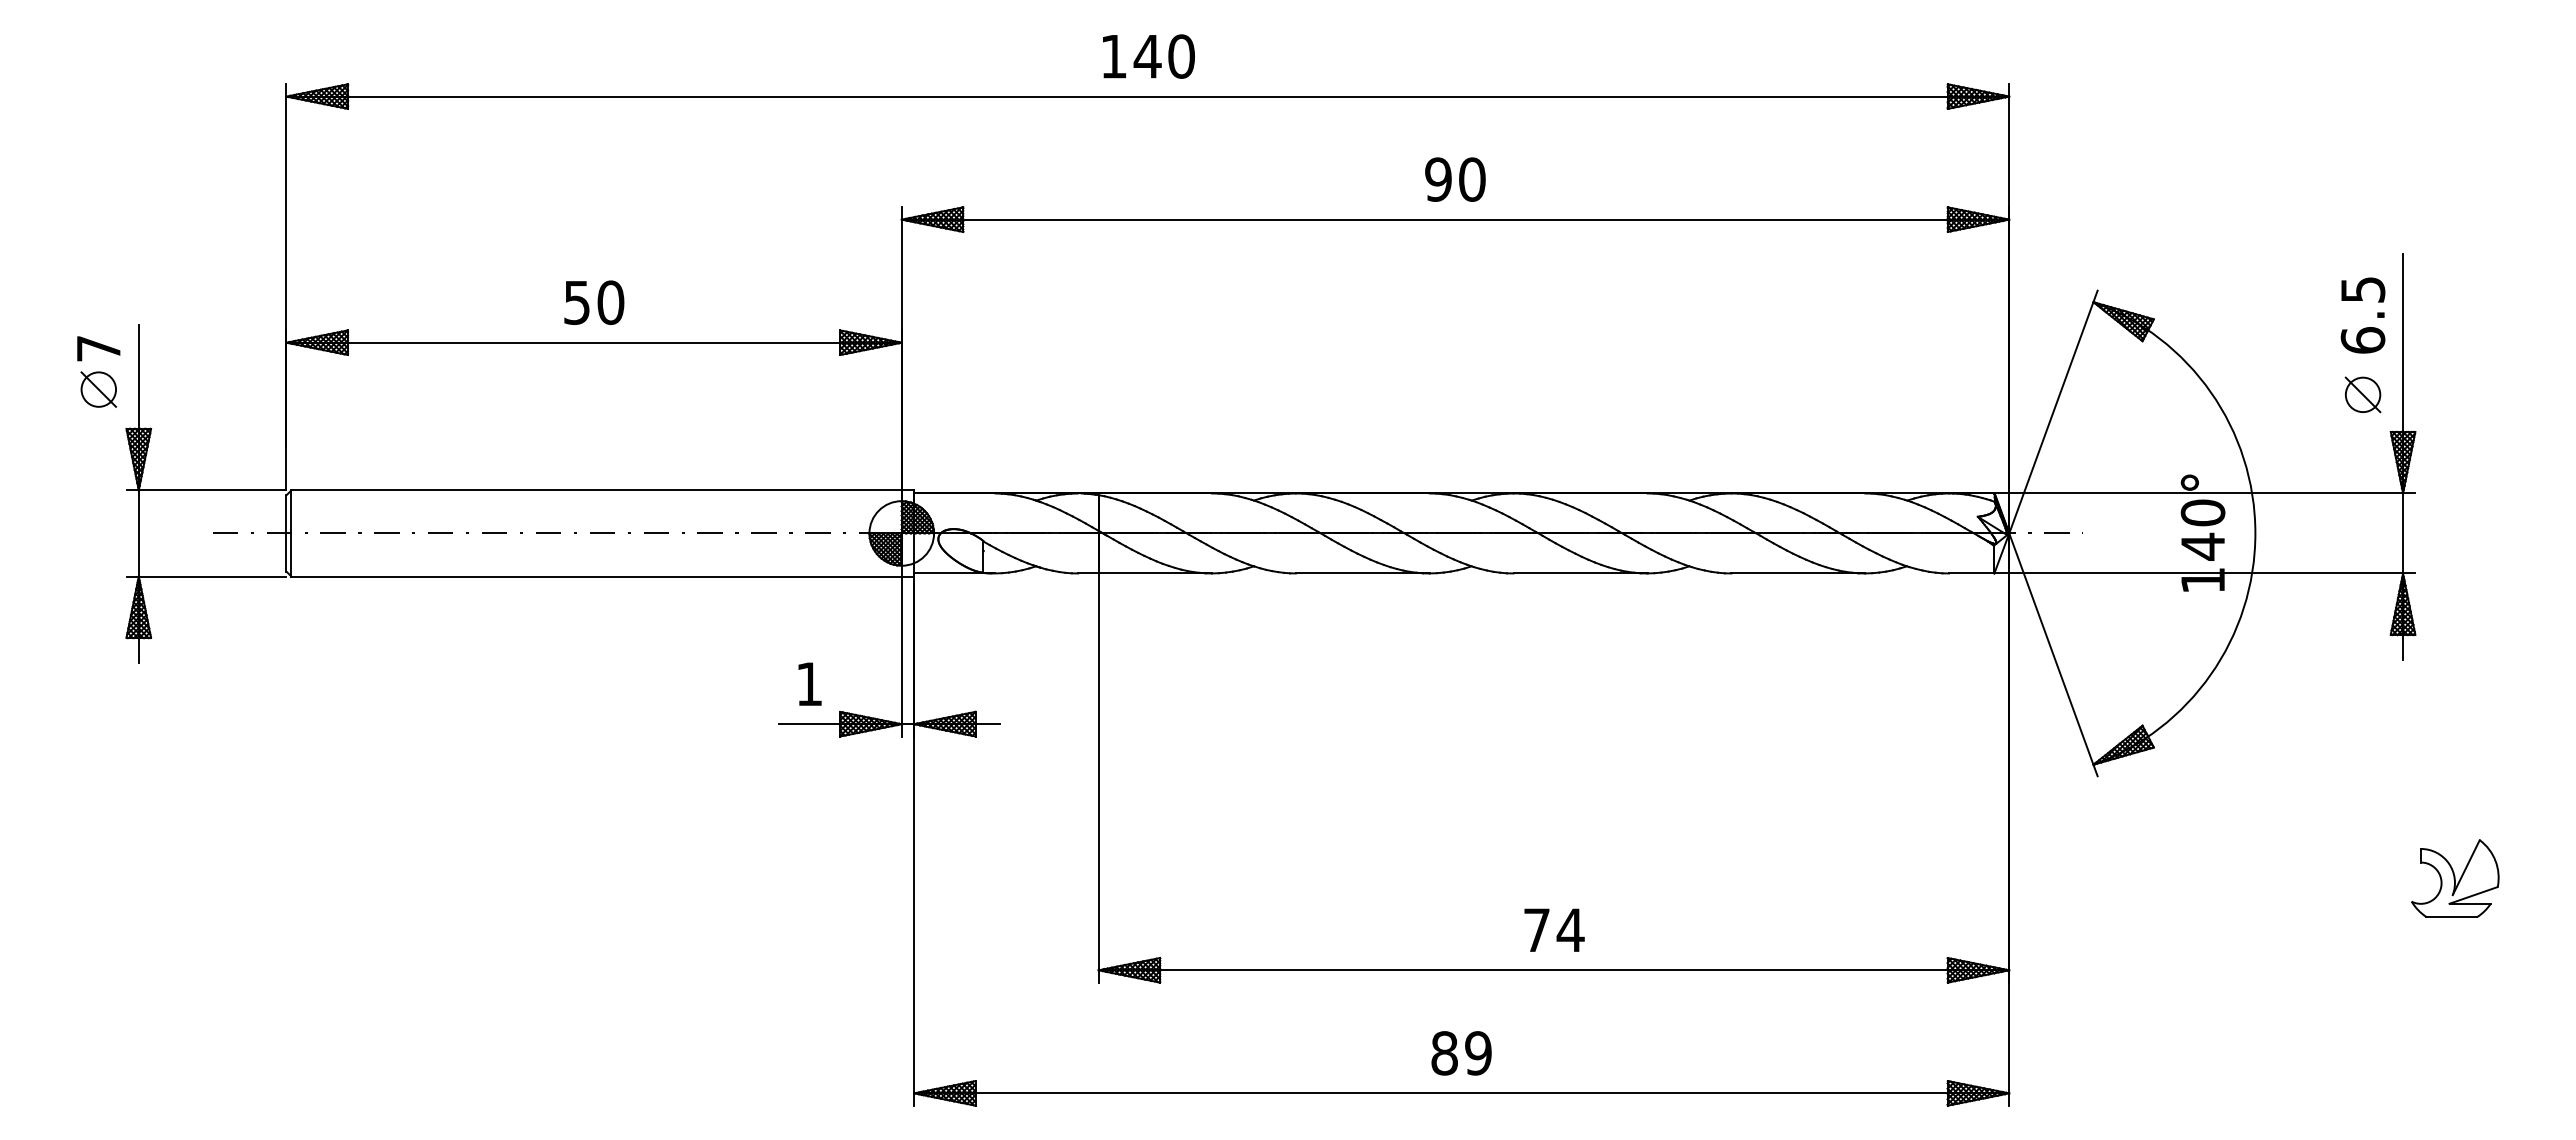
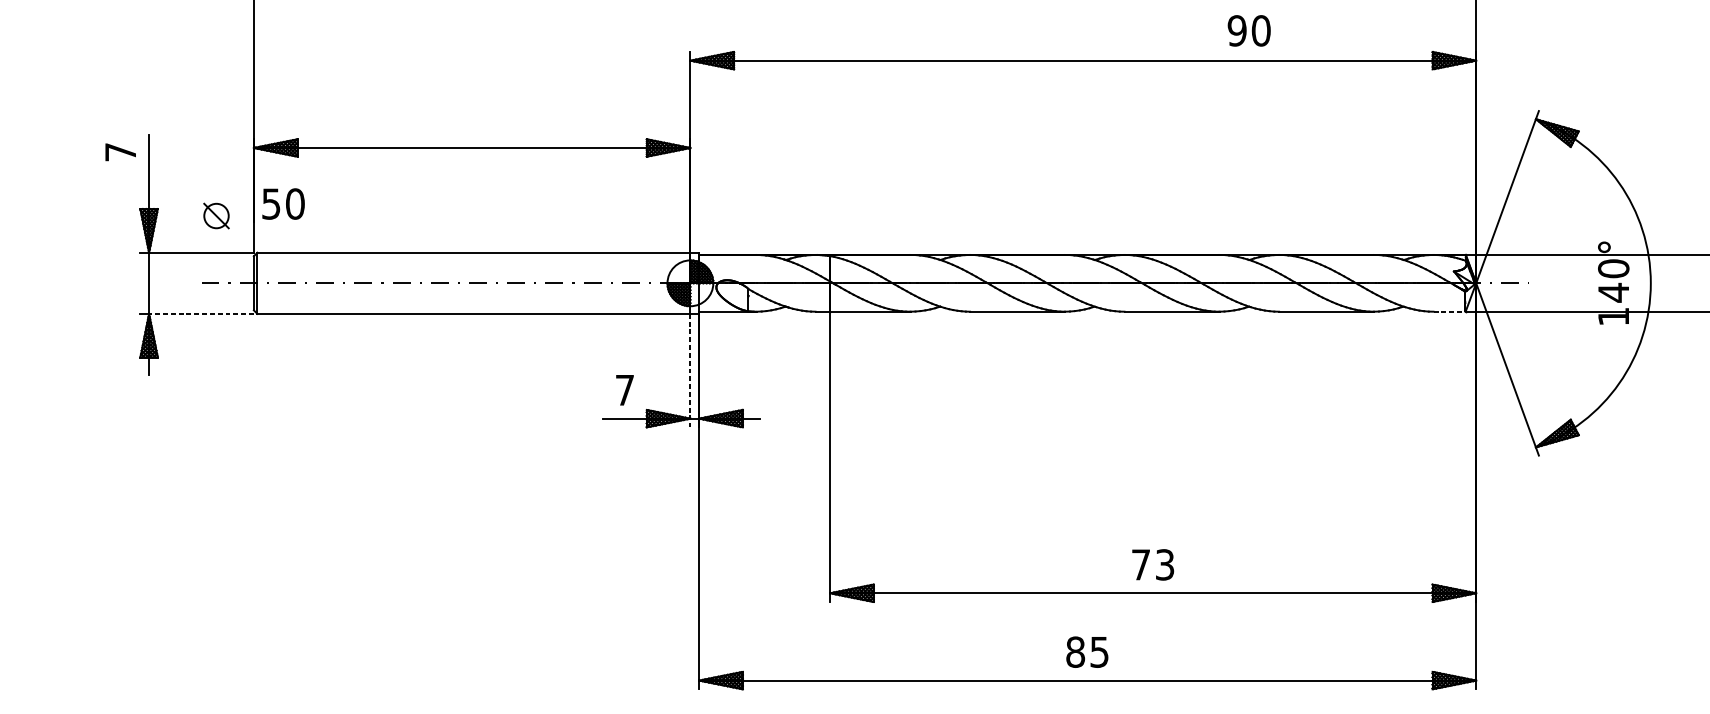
text: (1455, 179) -> (1249, 30), moved
text: (594, 302) -> (283, 203), moved
part: (98, 389) -> (216, 215), moved
line: (1971, 573) -> (1449, 311), solid -> dashed
line: (212, 576) -> (201, 313), solid -> dashed
line: (901, 656) -> (690, 370), solid -> dashed
text: (809, 683) -> (624, 389), 1 -> 7
text: (1570, 930) -> (1164, 565), 74 -> 73
text: (1478, 1053) -> (1099, 652), 89 -> 85

